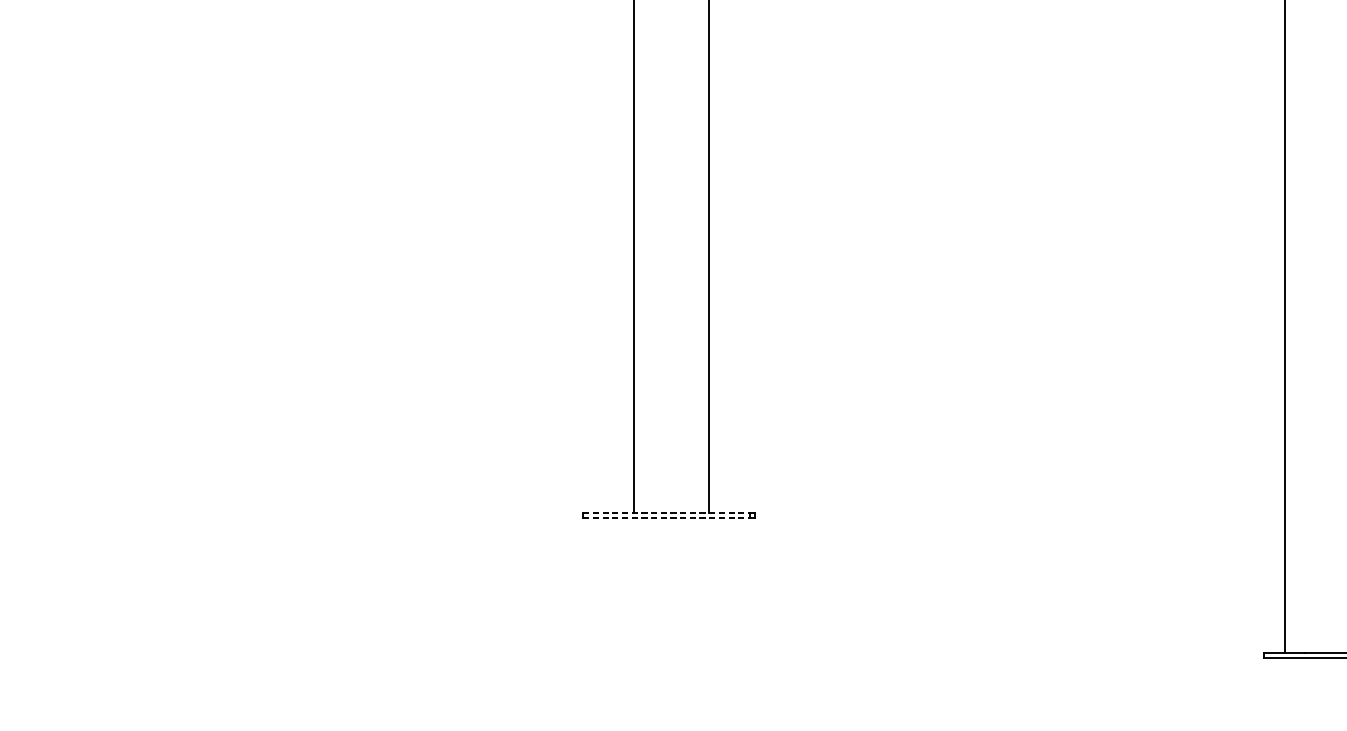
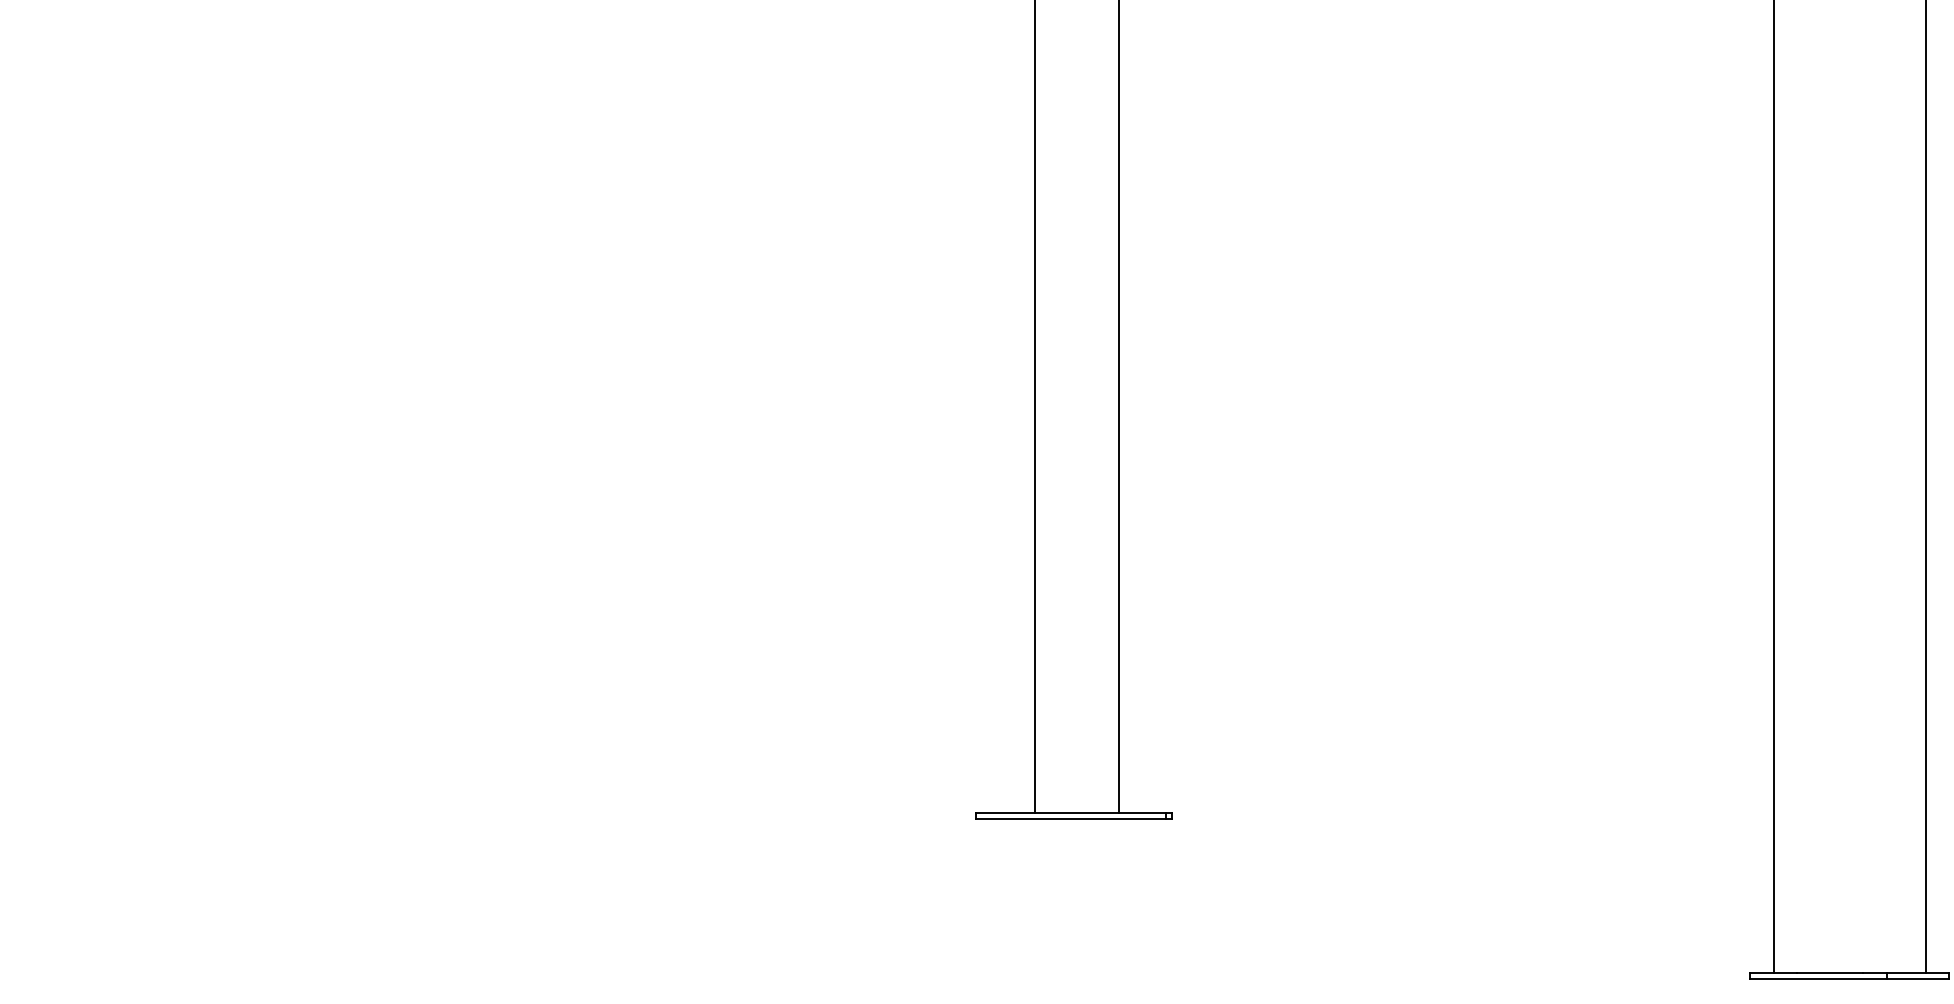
line: (666, 512) -> (1071, 813), dashed -> solid
line: (666, 517) -> (1071, 819), dashed -> solid

